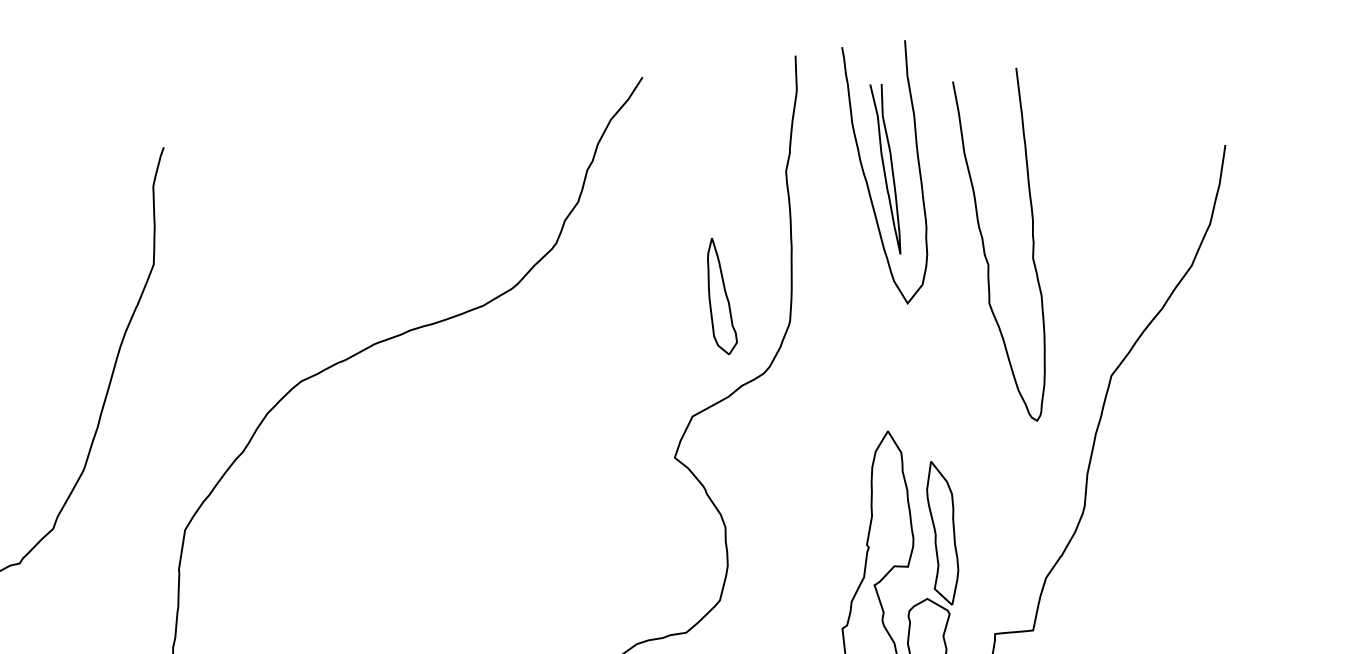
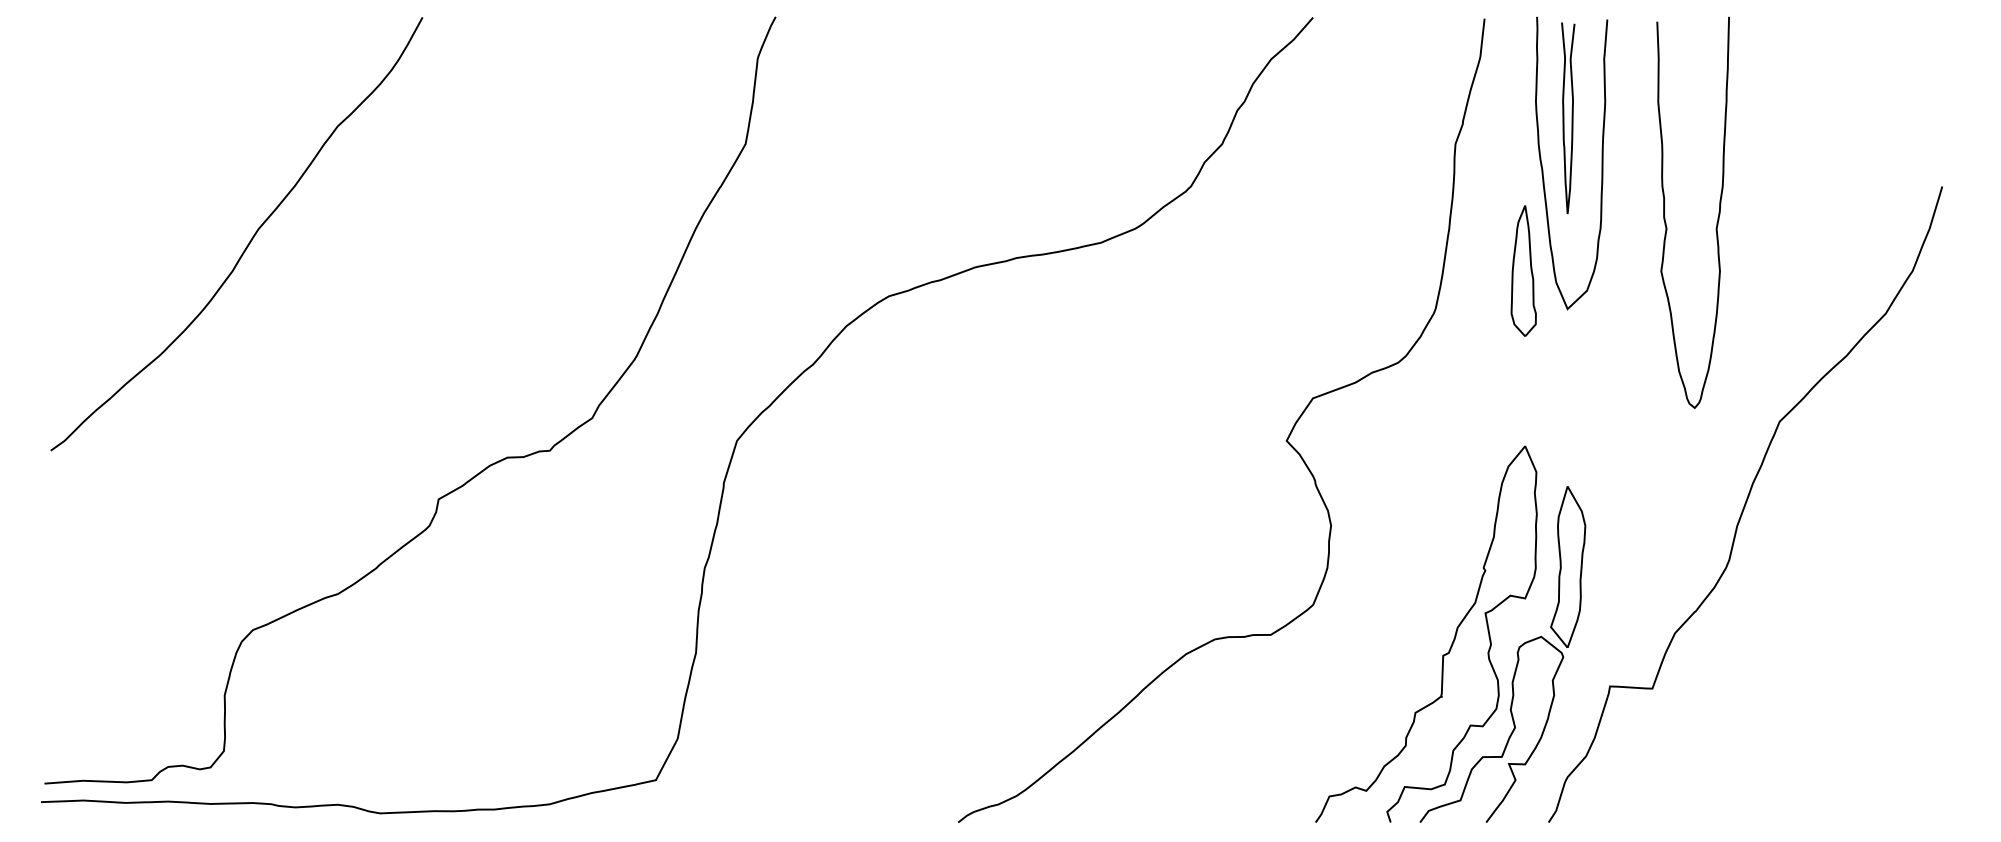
curve: (891, 168) -> (1571, 118), moved
curve: (1032, 248) -> (1717, 217), moved
part: (719, 296) -> (1523, 270), moved

